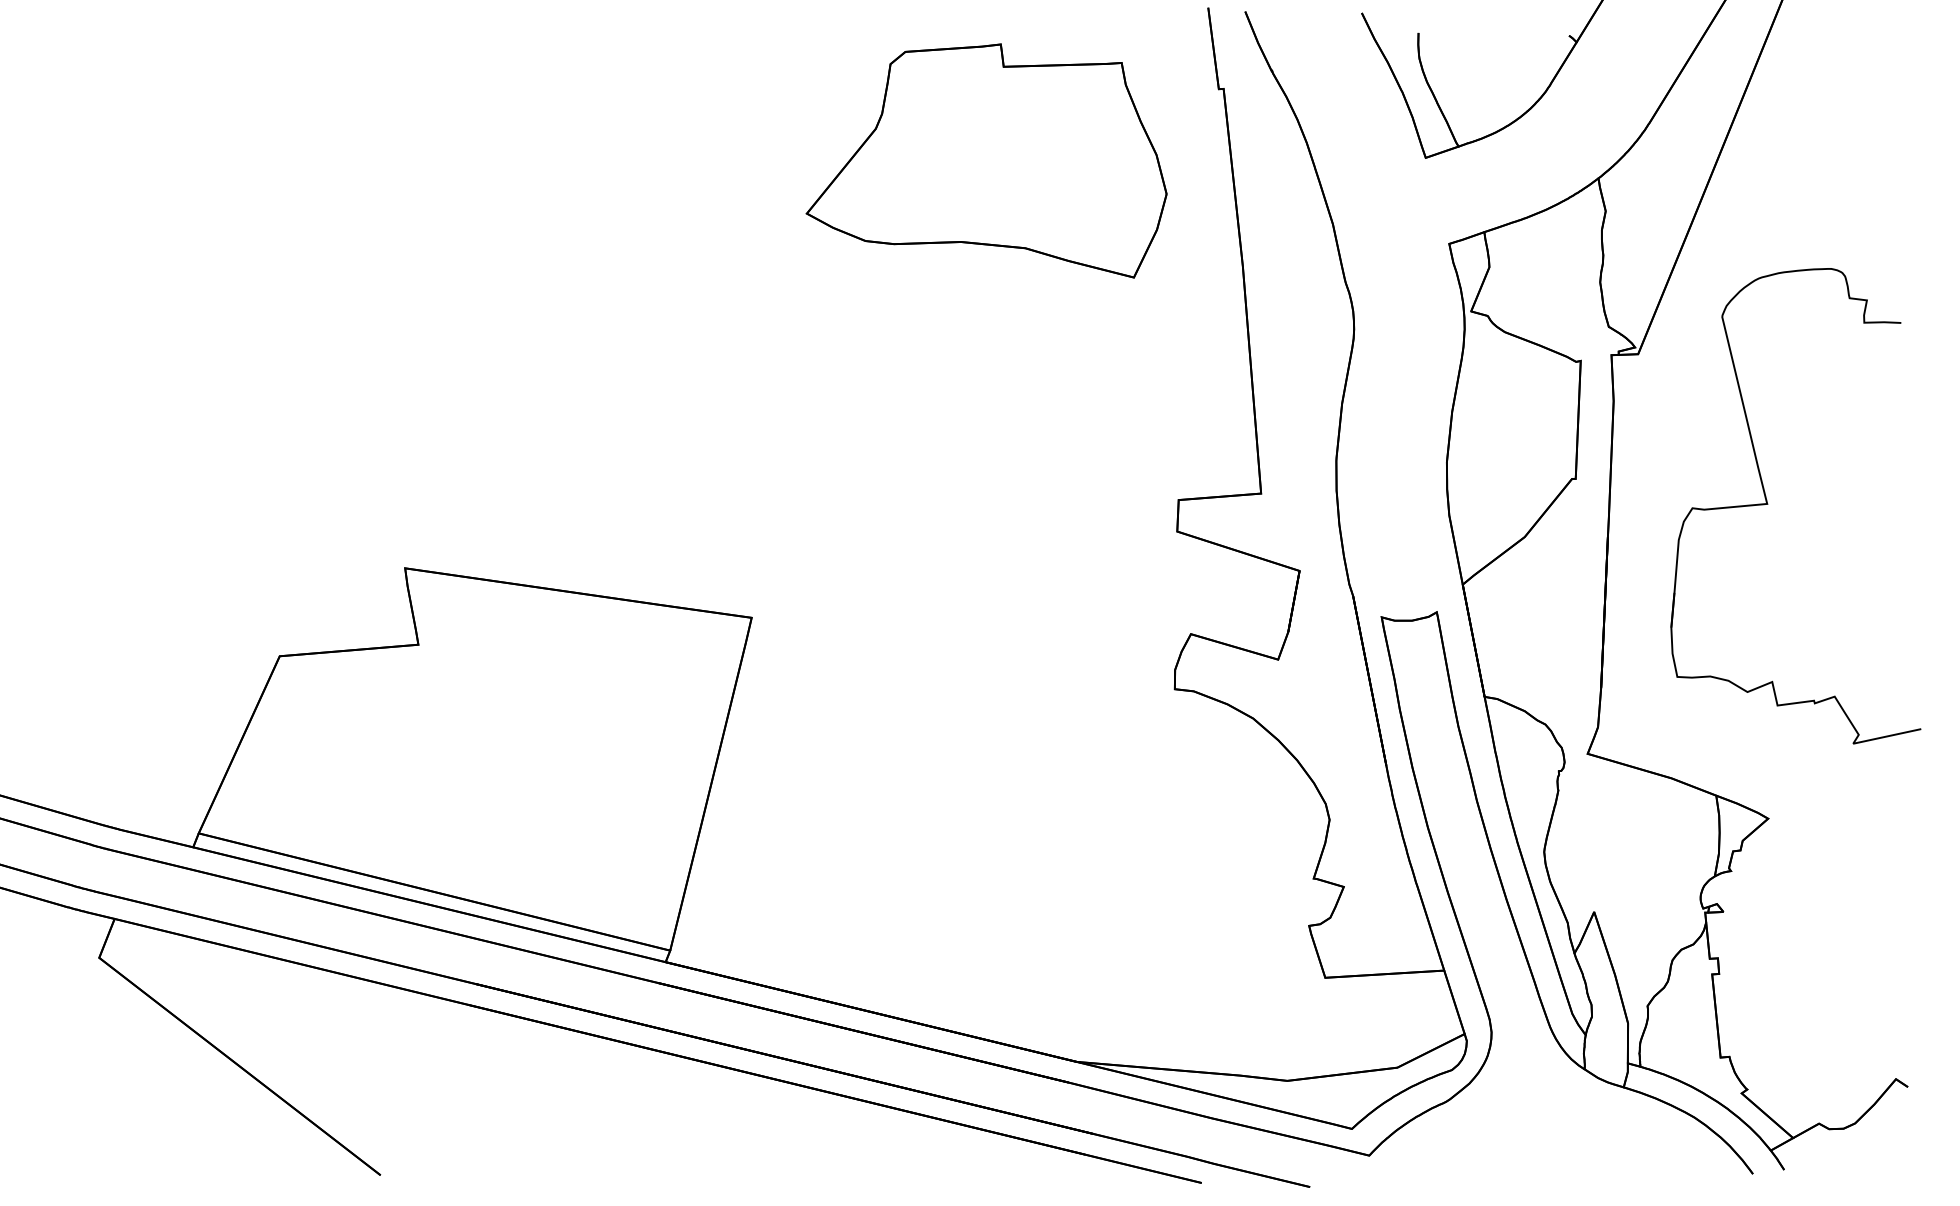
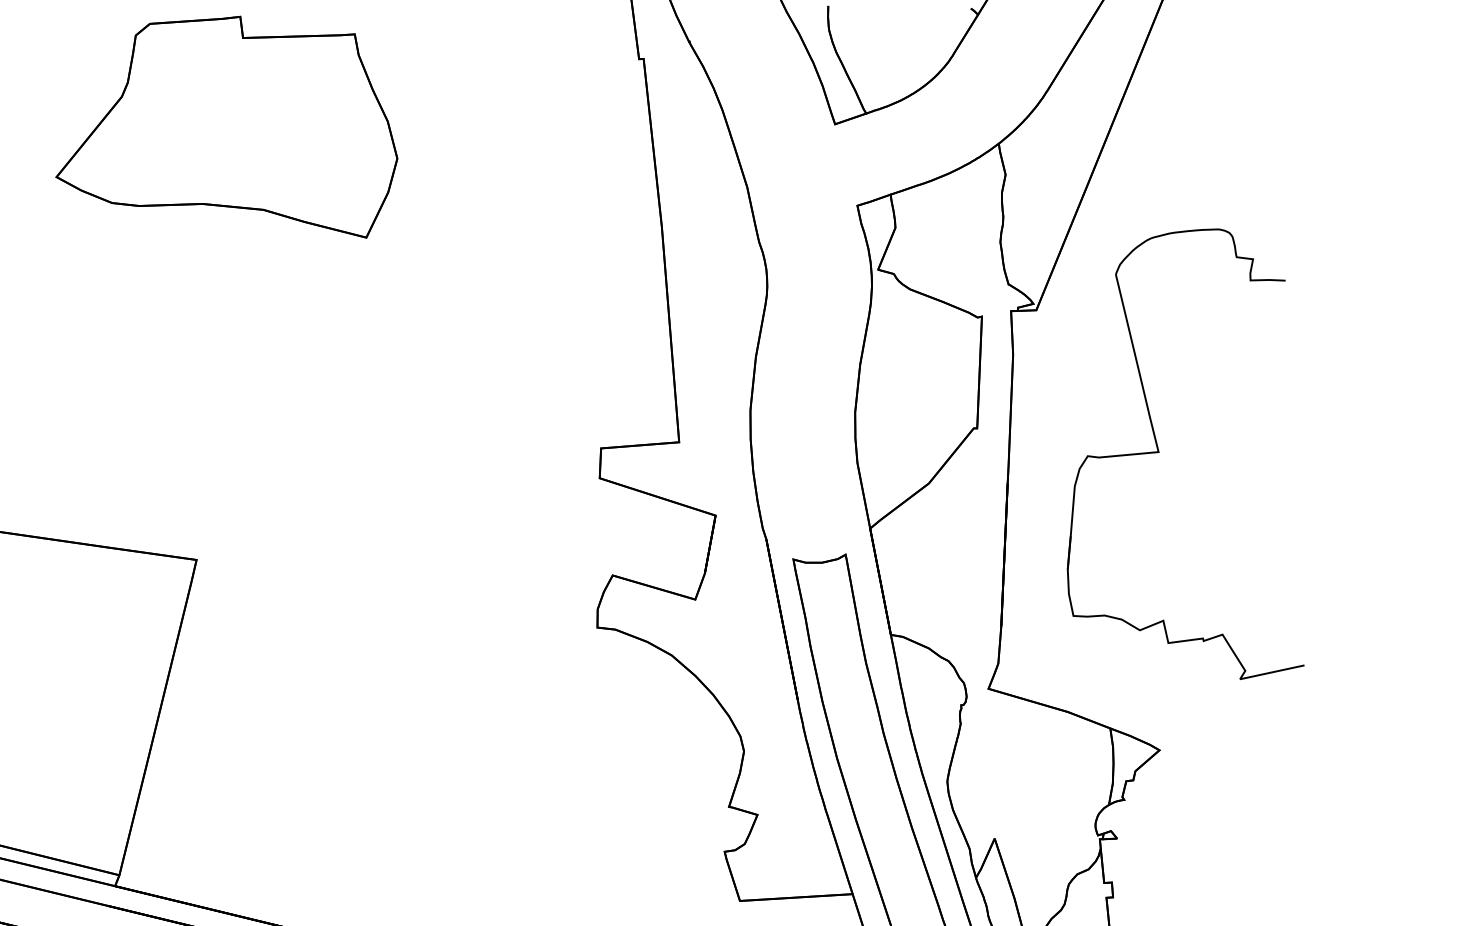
part: (986, 160) -> (226, 126), moved

